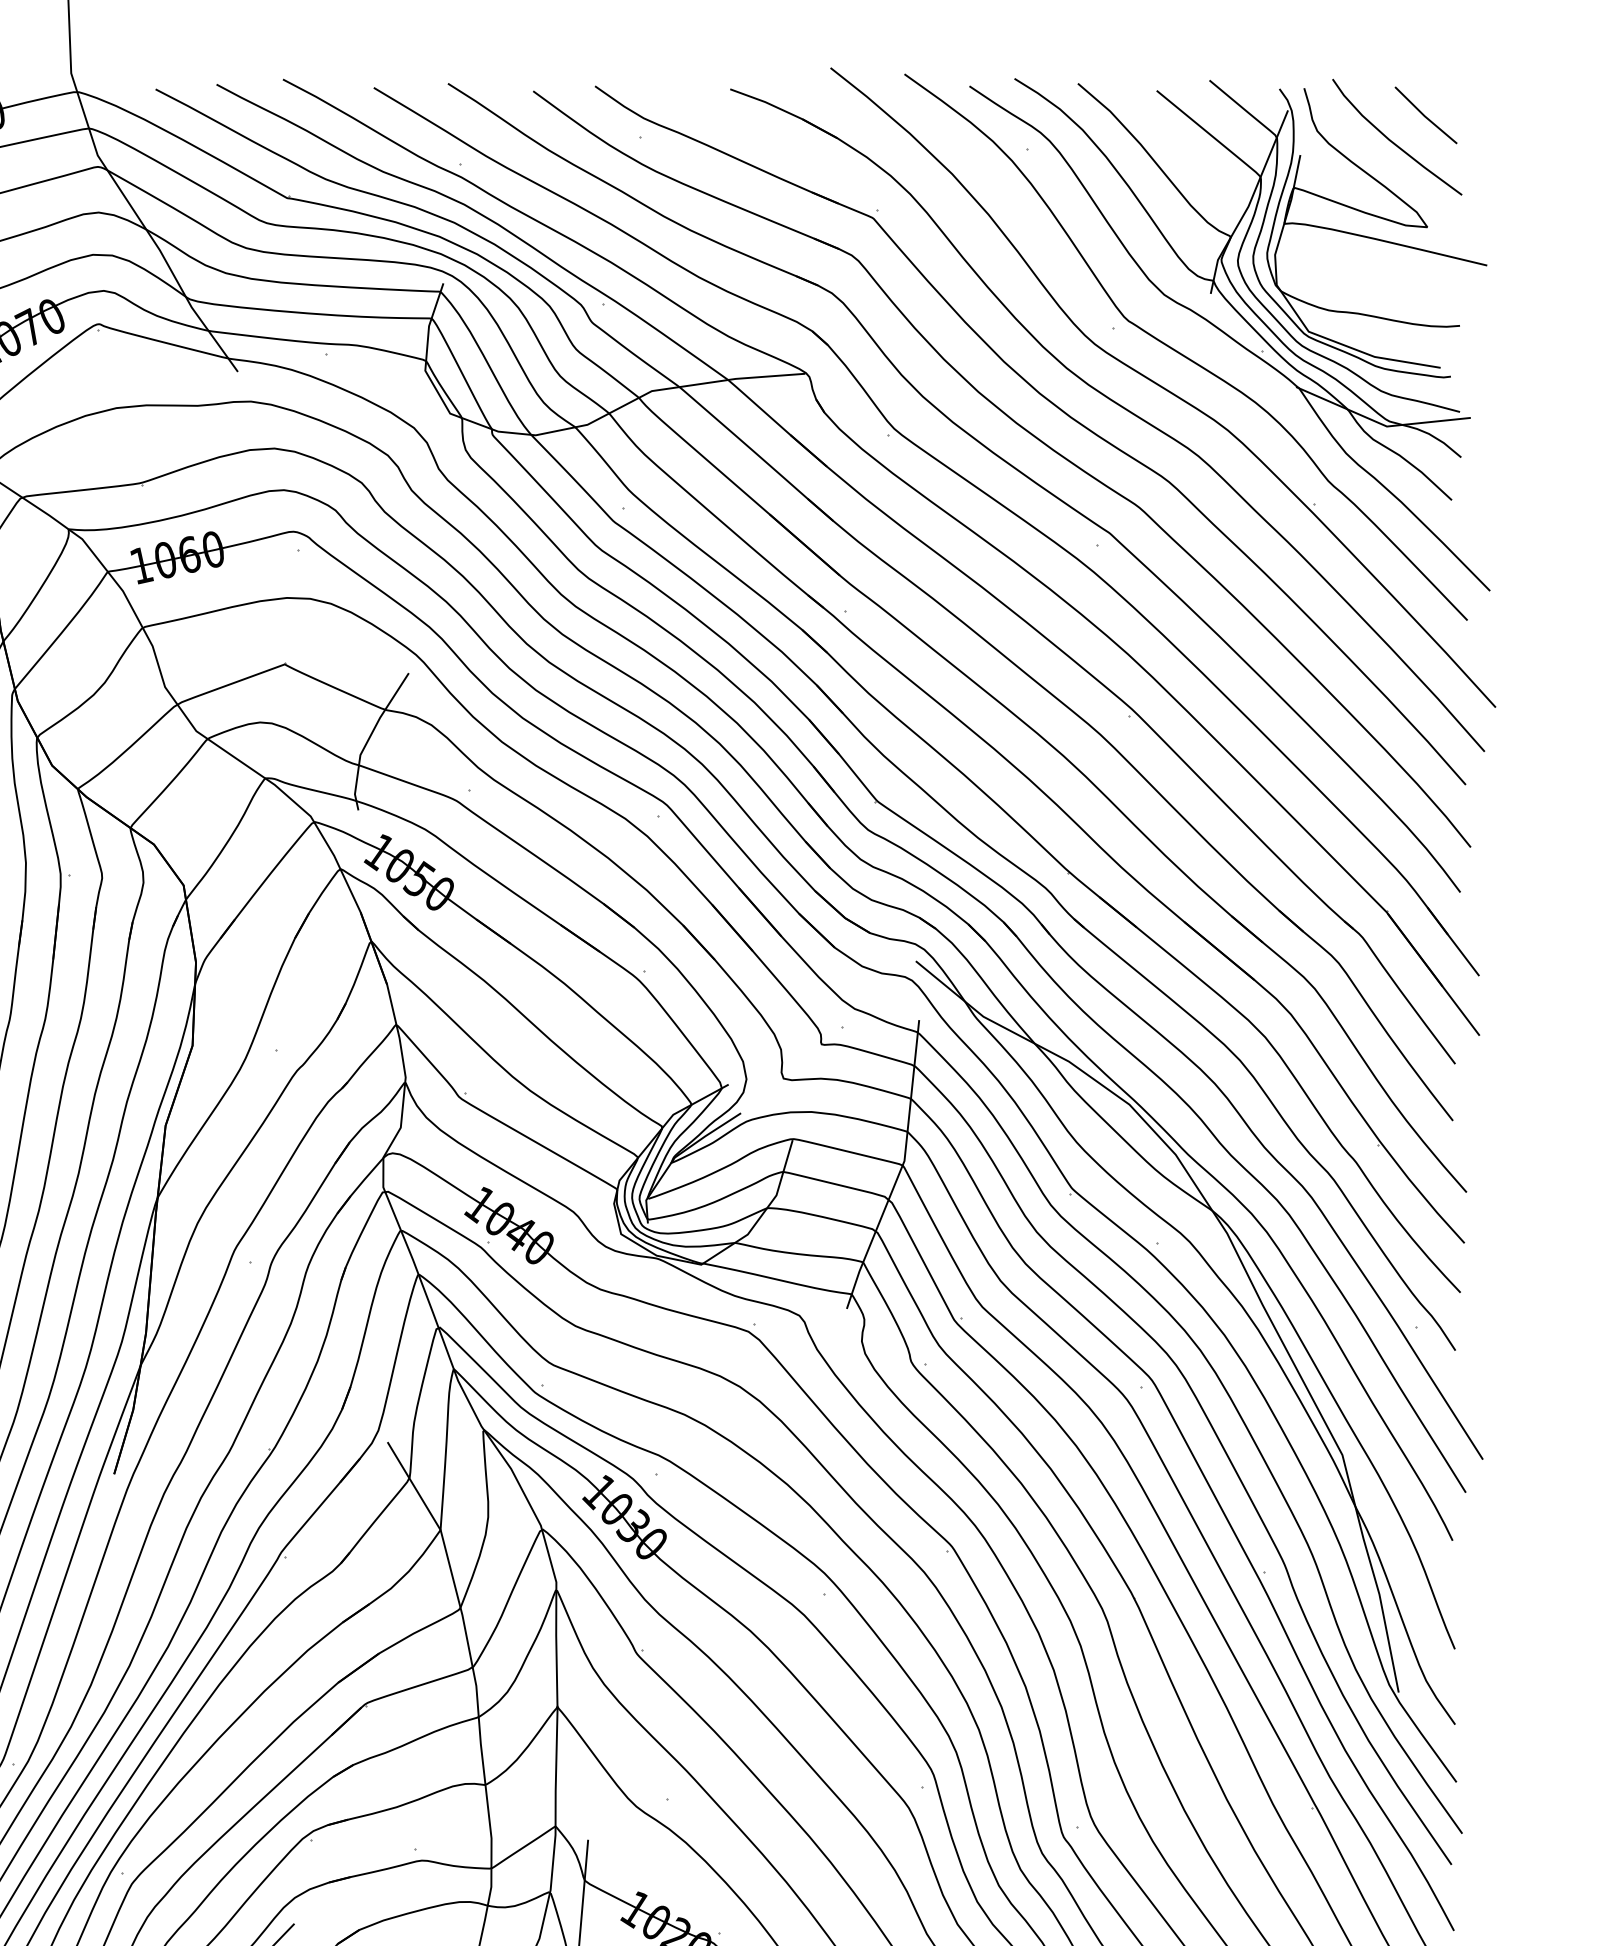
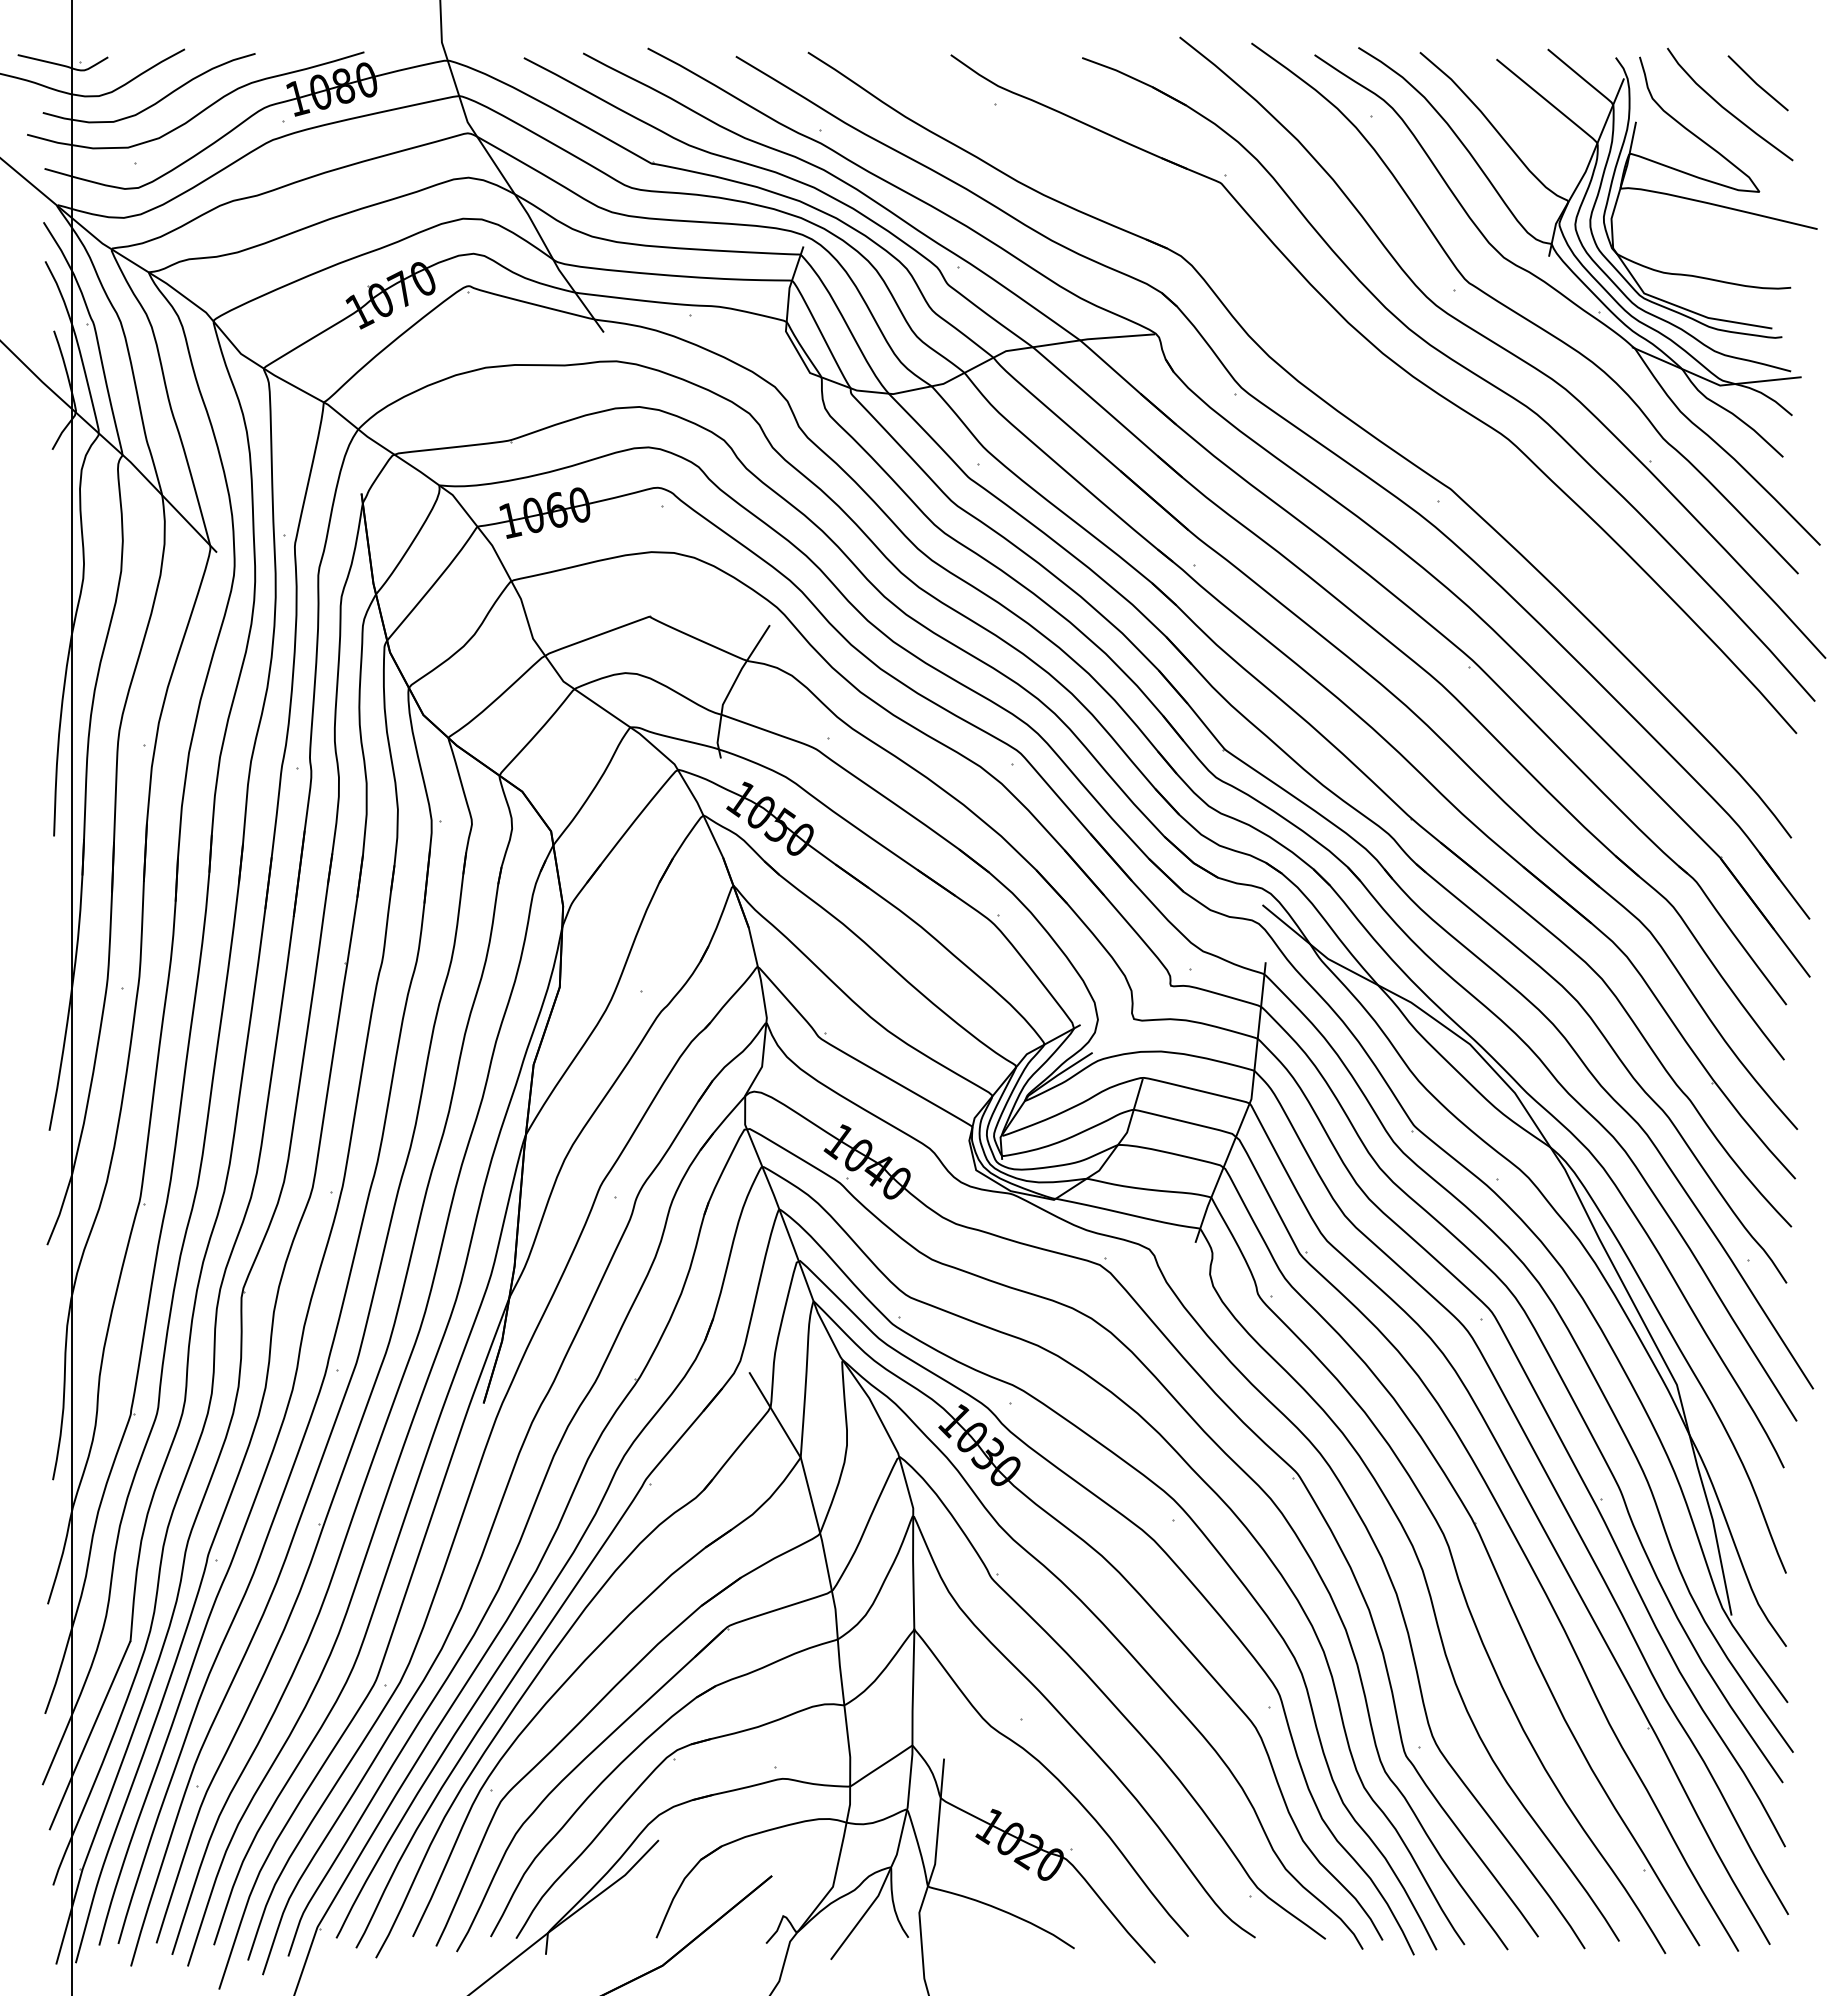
part: (1030, 434) -> (1373, 393), removed

